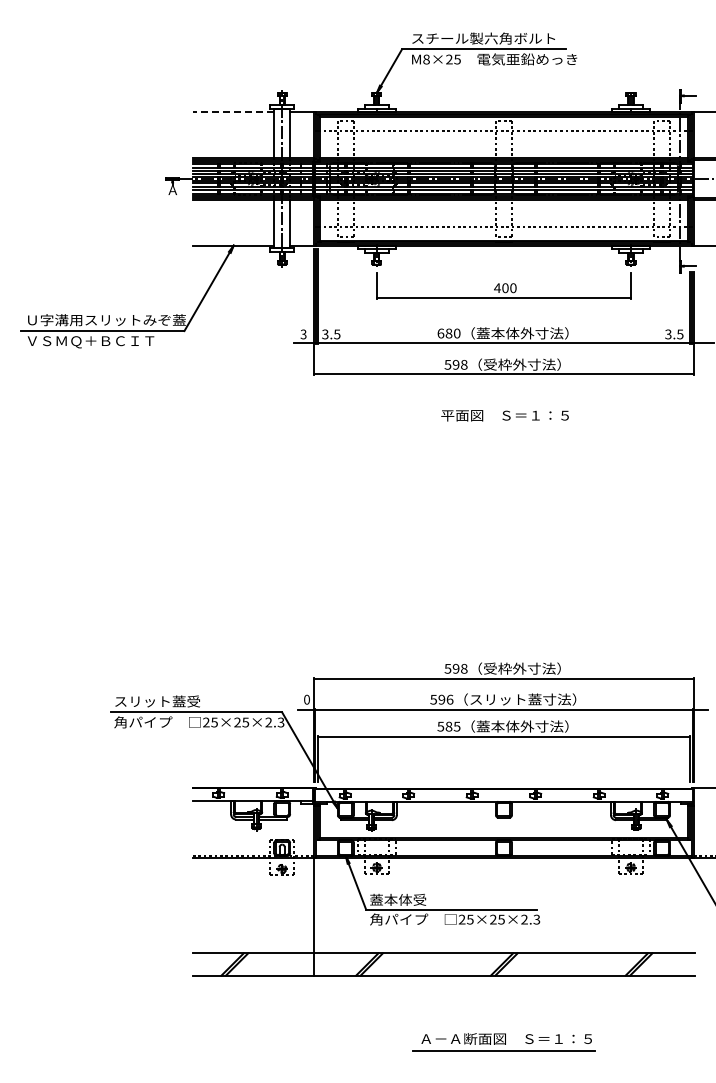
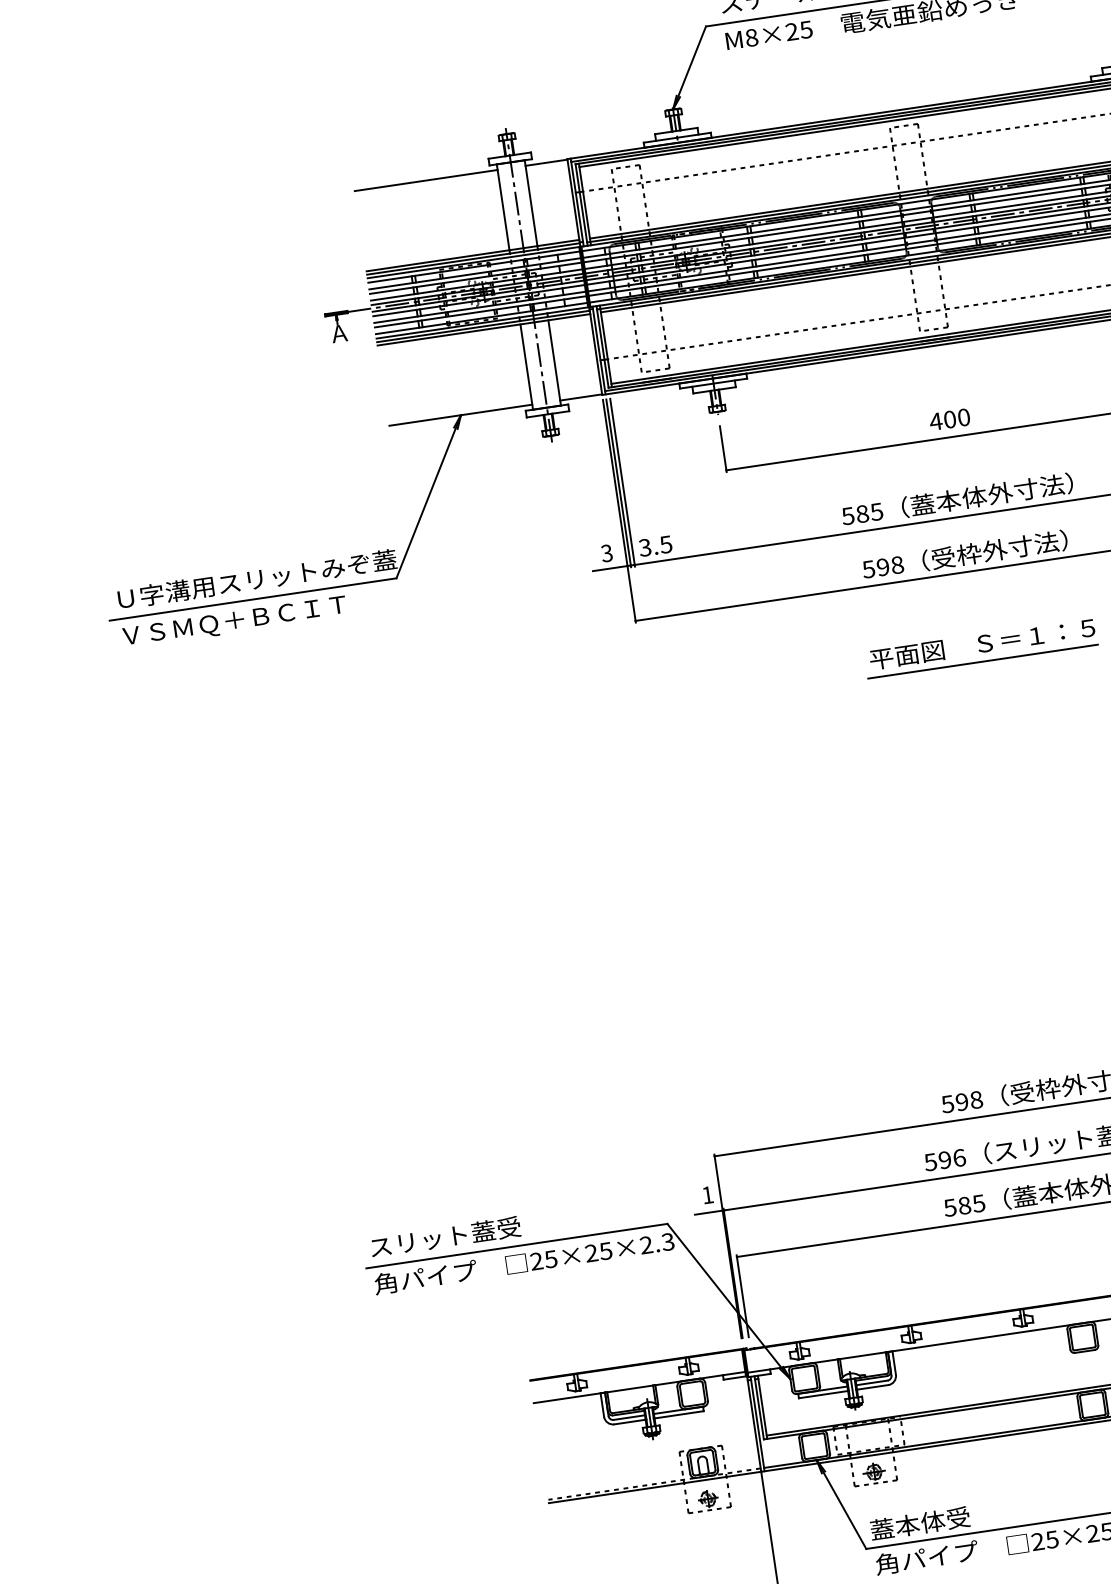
line: (233, 112) -> (425, 181), dashed -> solid
text: (448, 333) -> (861, 514), 680 -> 585
line: (503, 425) -> (982, 661), added
text: (306, 699) -> (706, 1194), 0 -> 1

